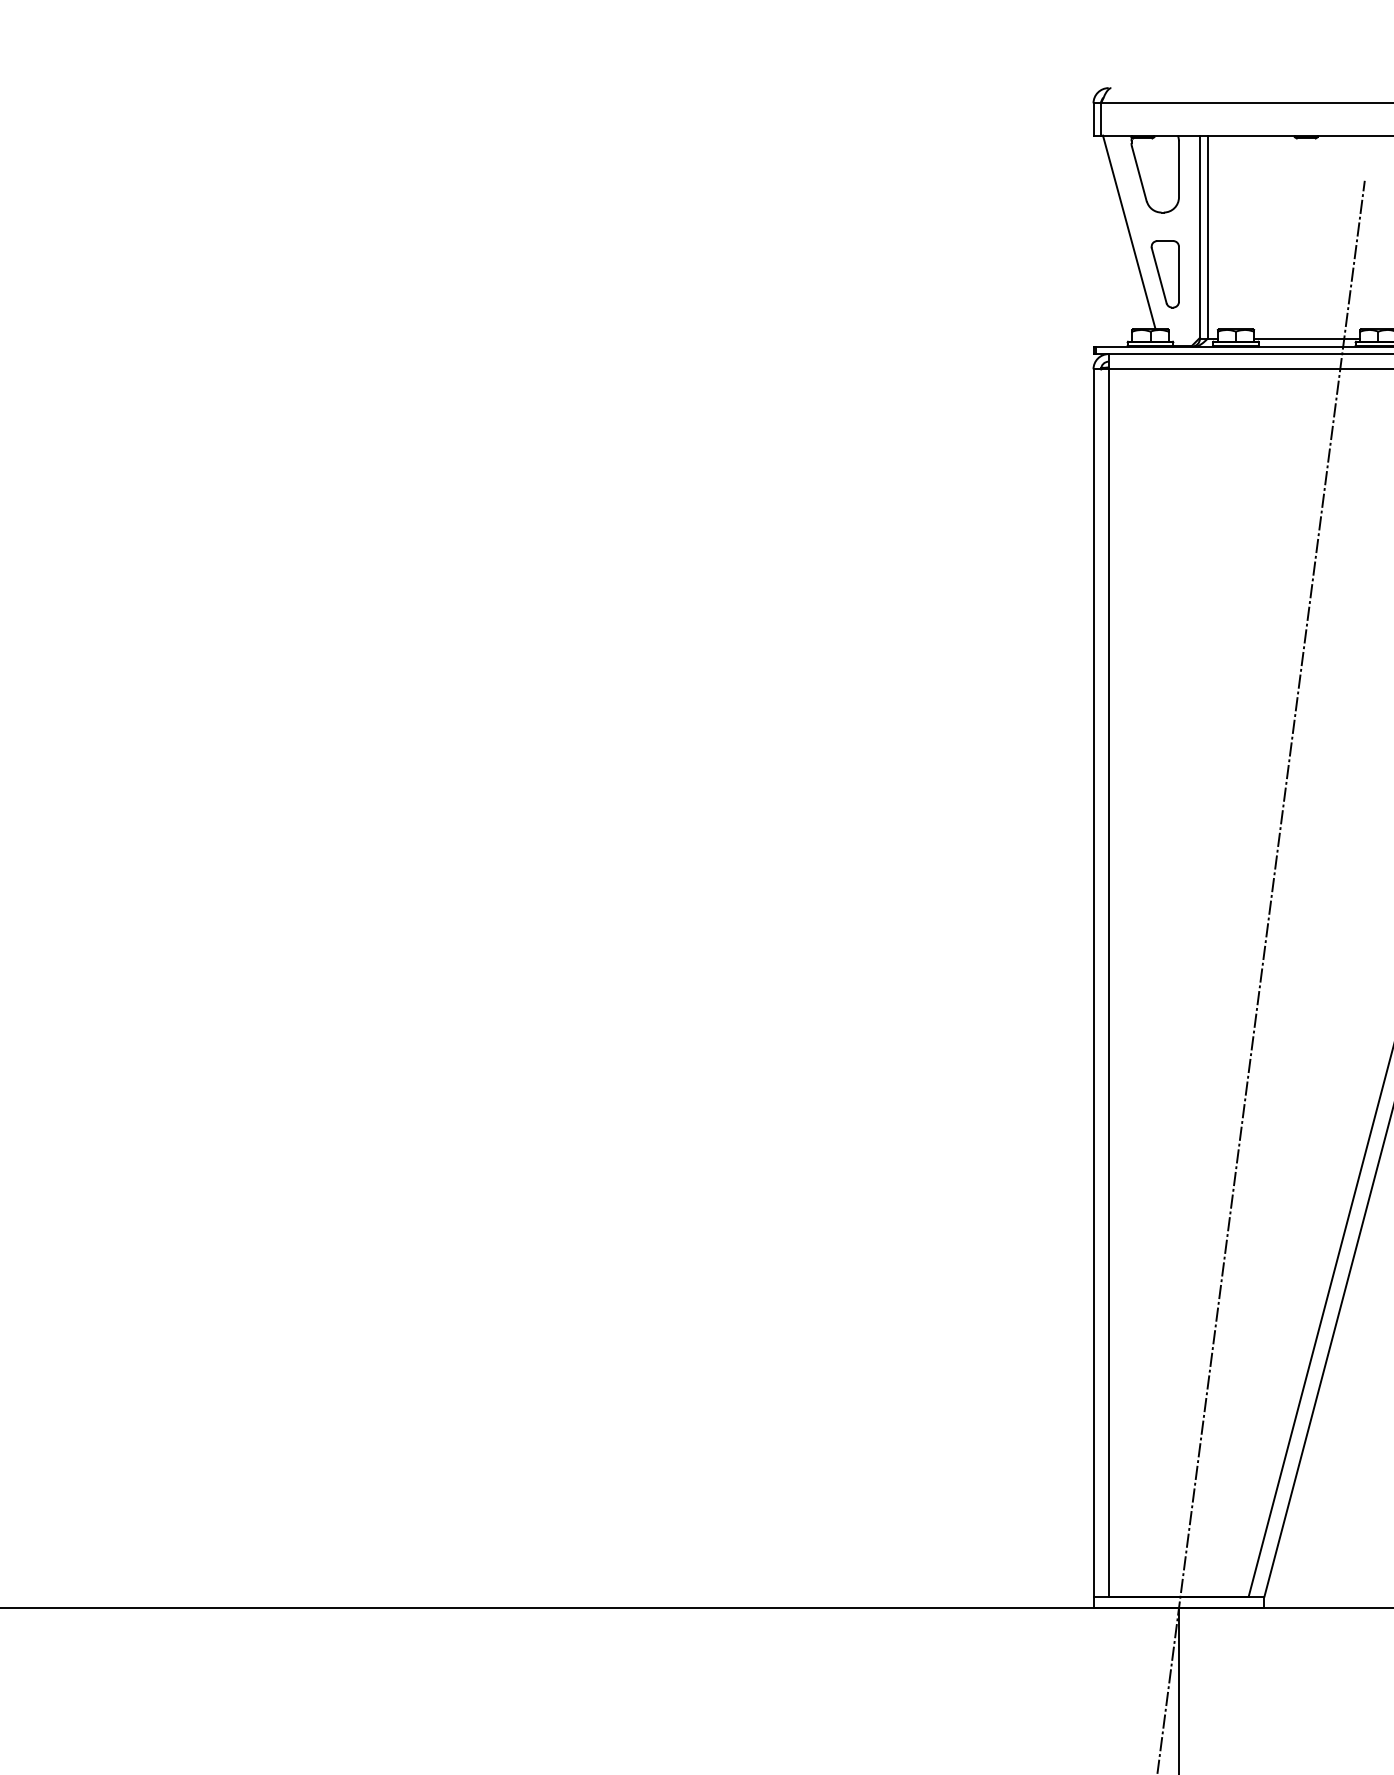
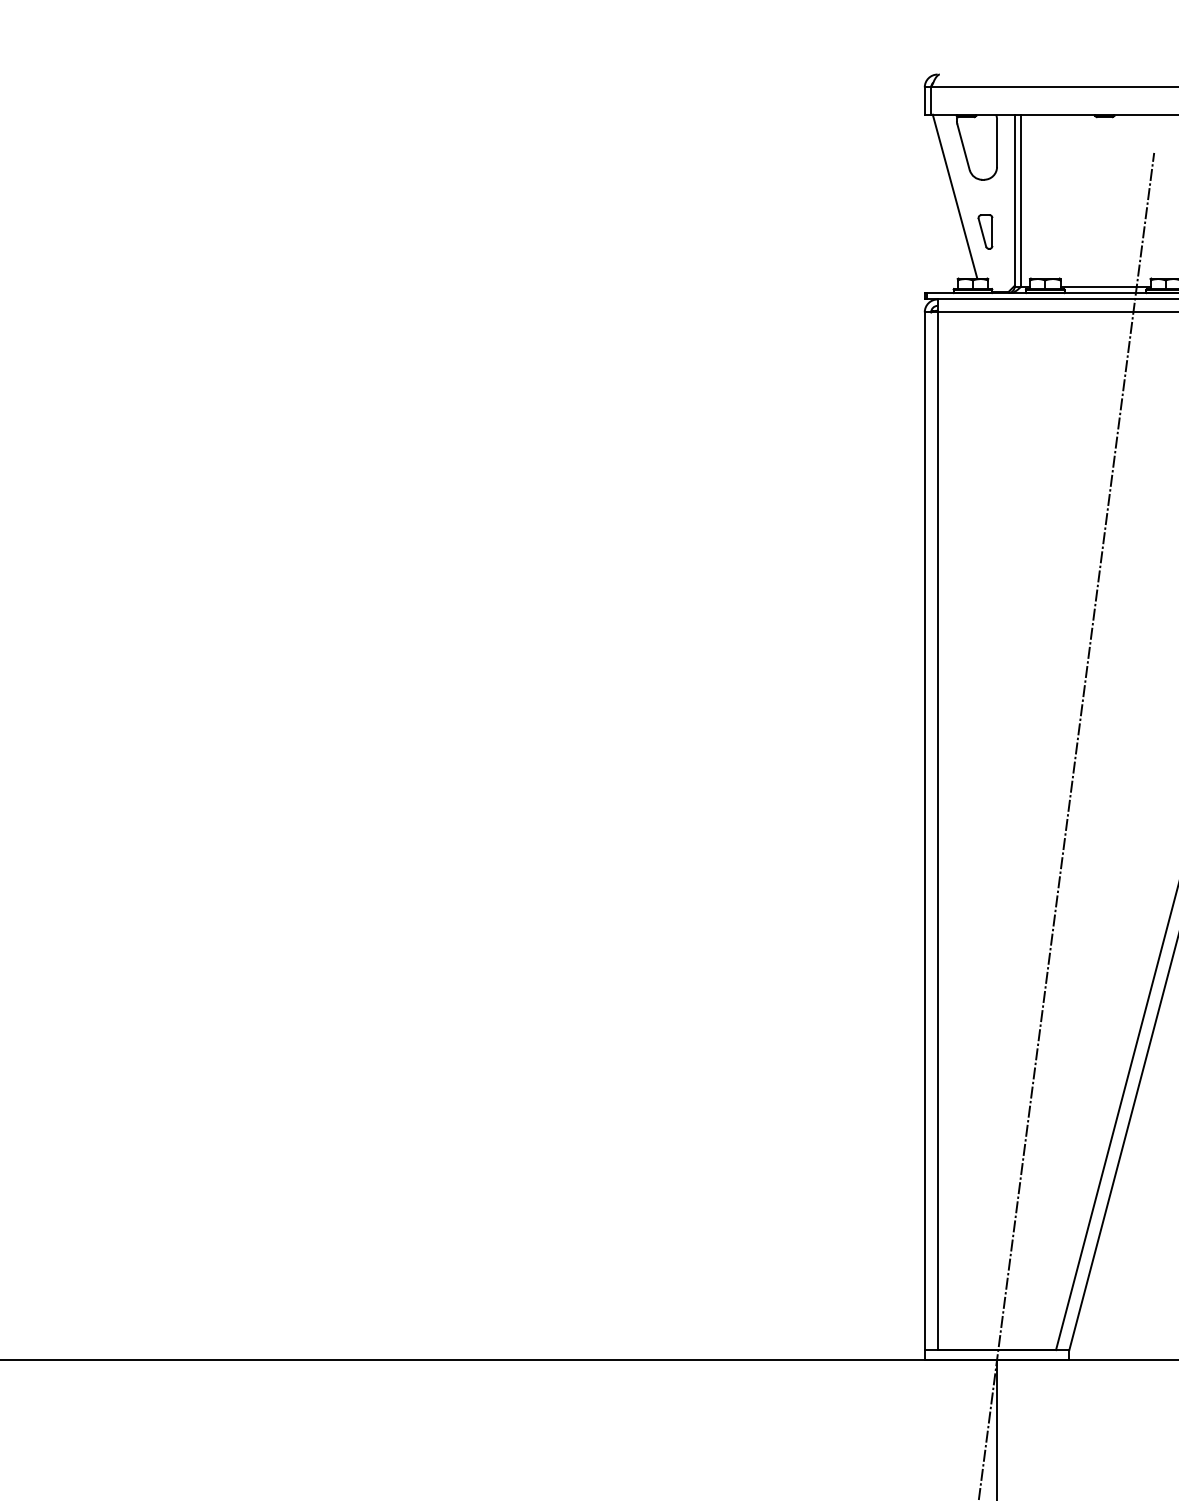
part: (1165, 273) -> (985, 231), size x0.6

